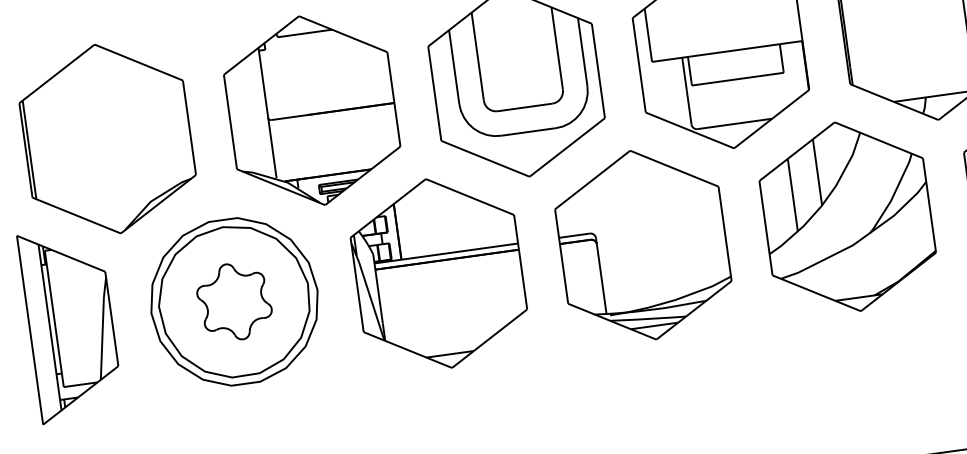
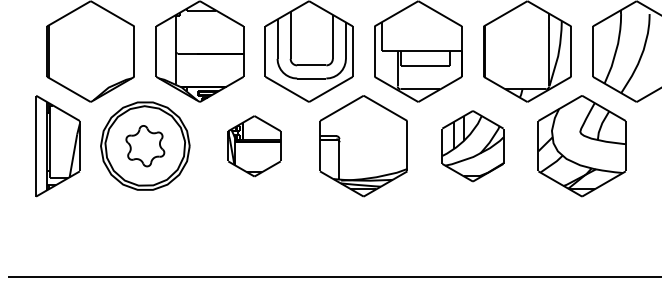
part: (847, 217) -> (472, 146), size x0.7
part: (438, 274) -> (254, 146), size x0.6

